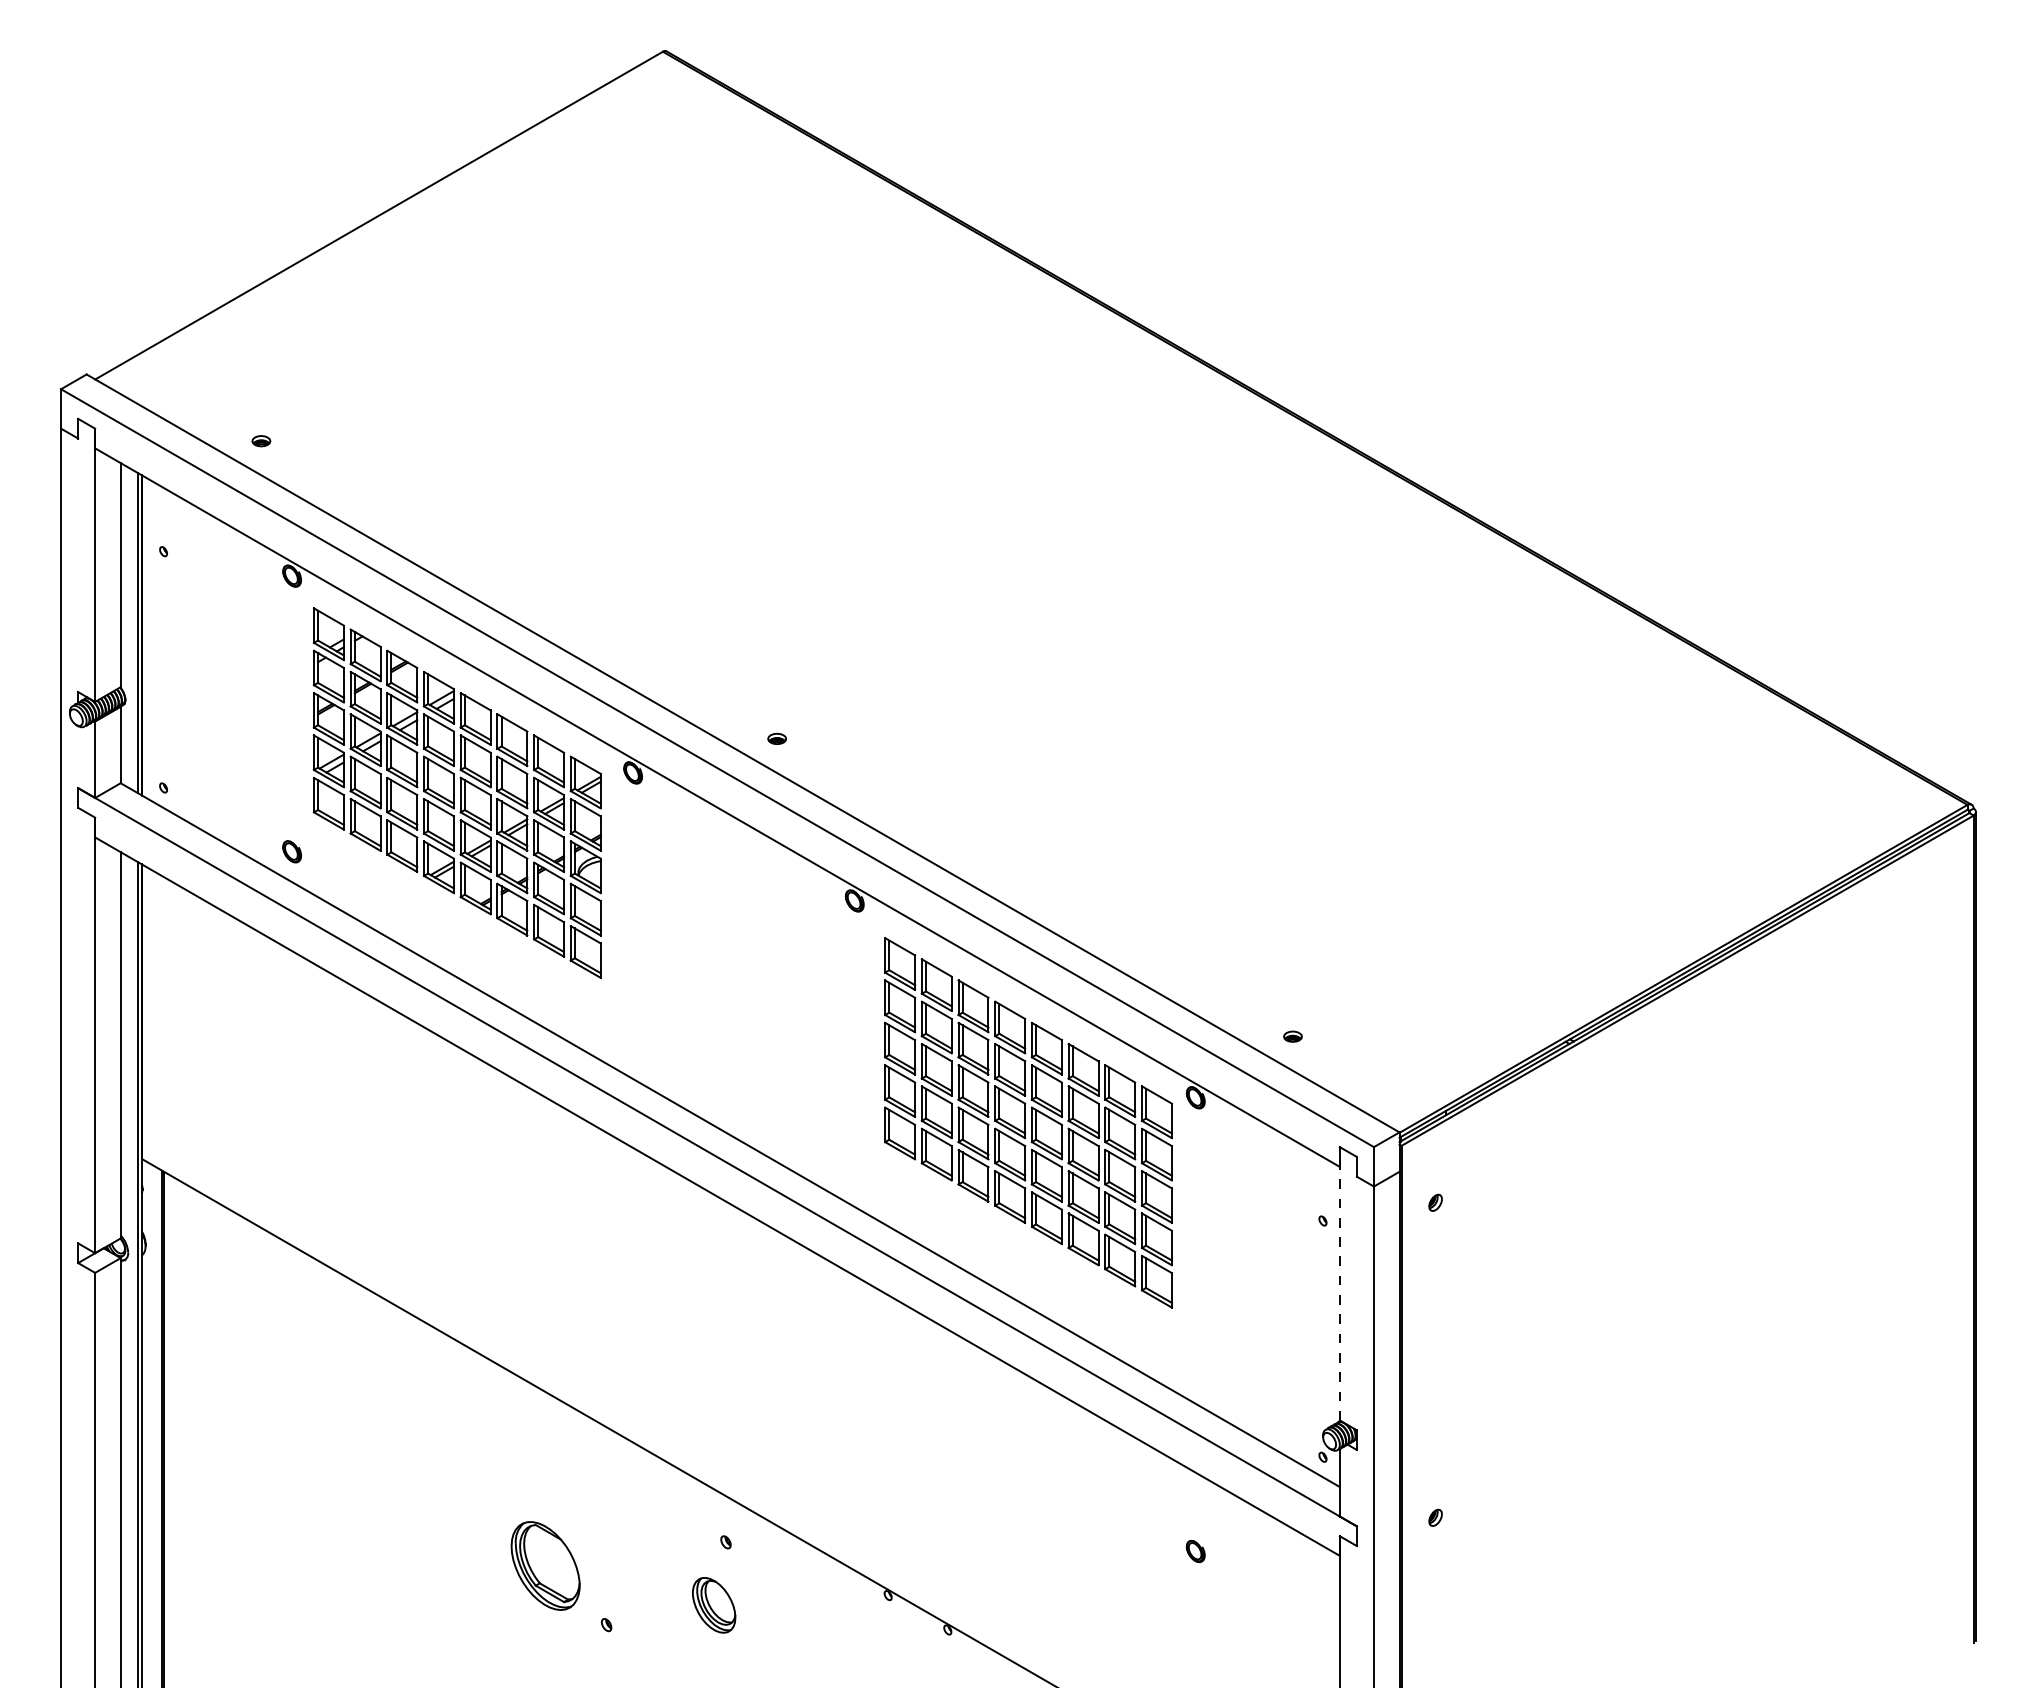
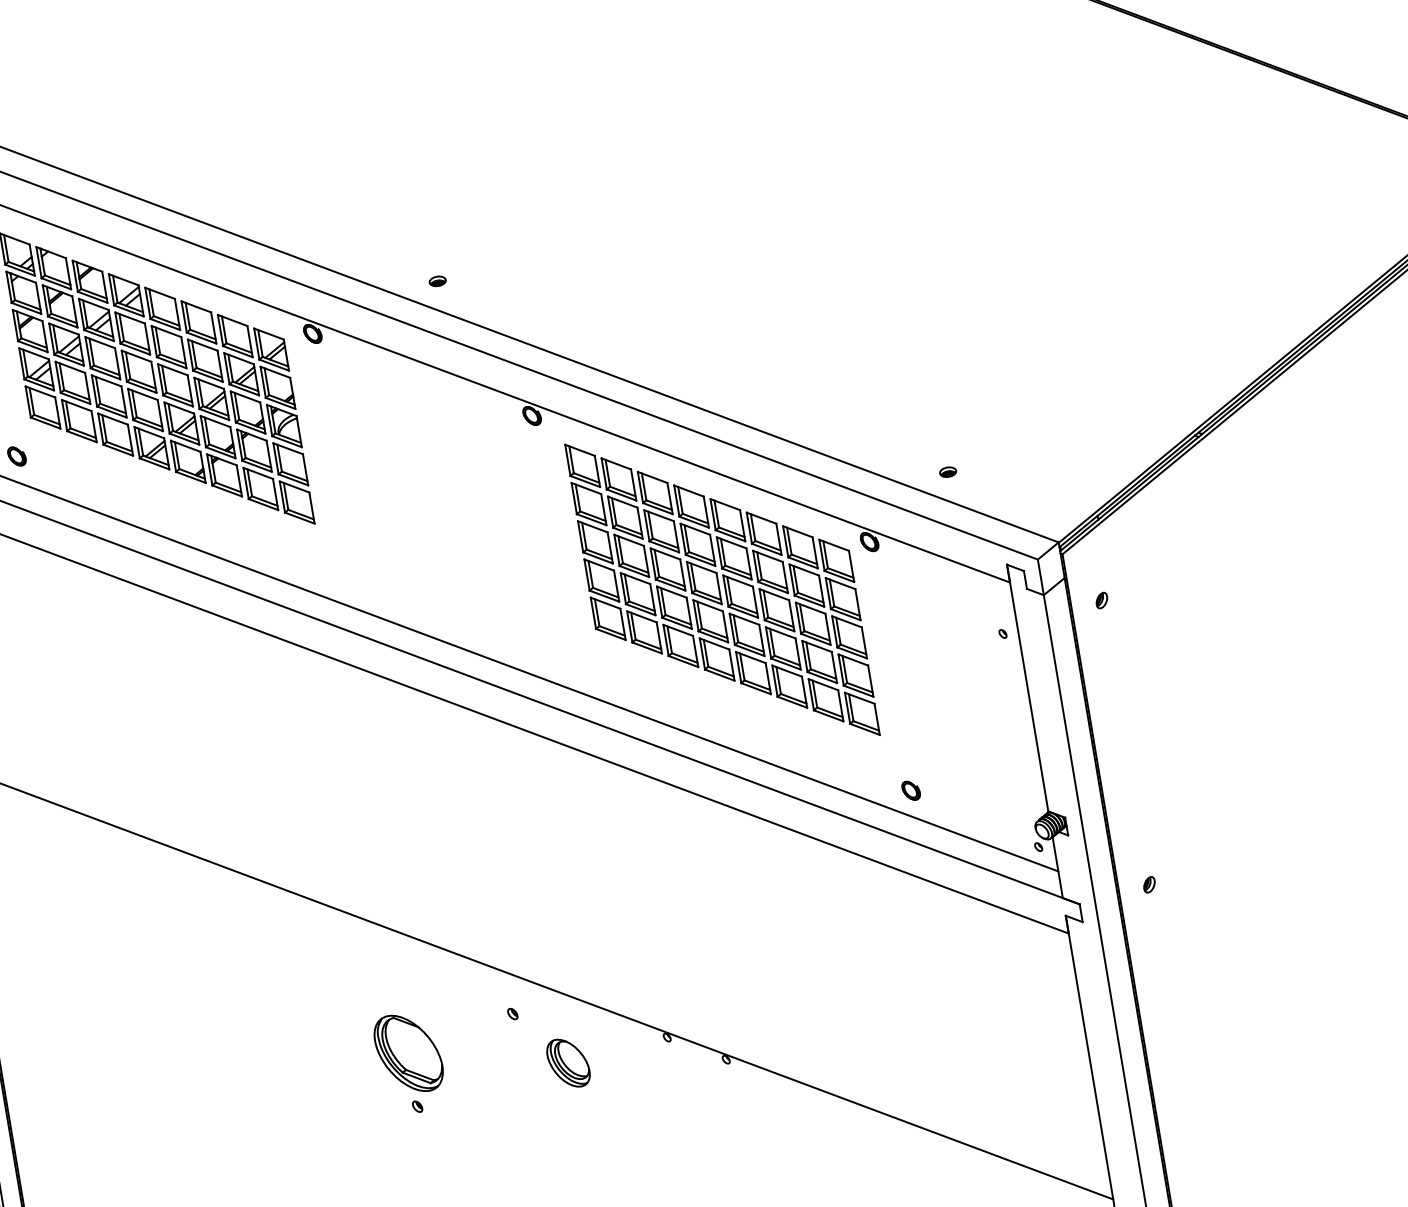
line: (1339, 1283) -> (1027, 687), dashed -> solid
part: (1195, 1551) -> (911, 790), moved
part: (545, 1565) -> (408, 1053), moved
part: (714, 1605) -> (568, 1063), moved

